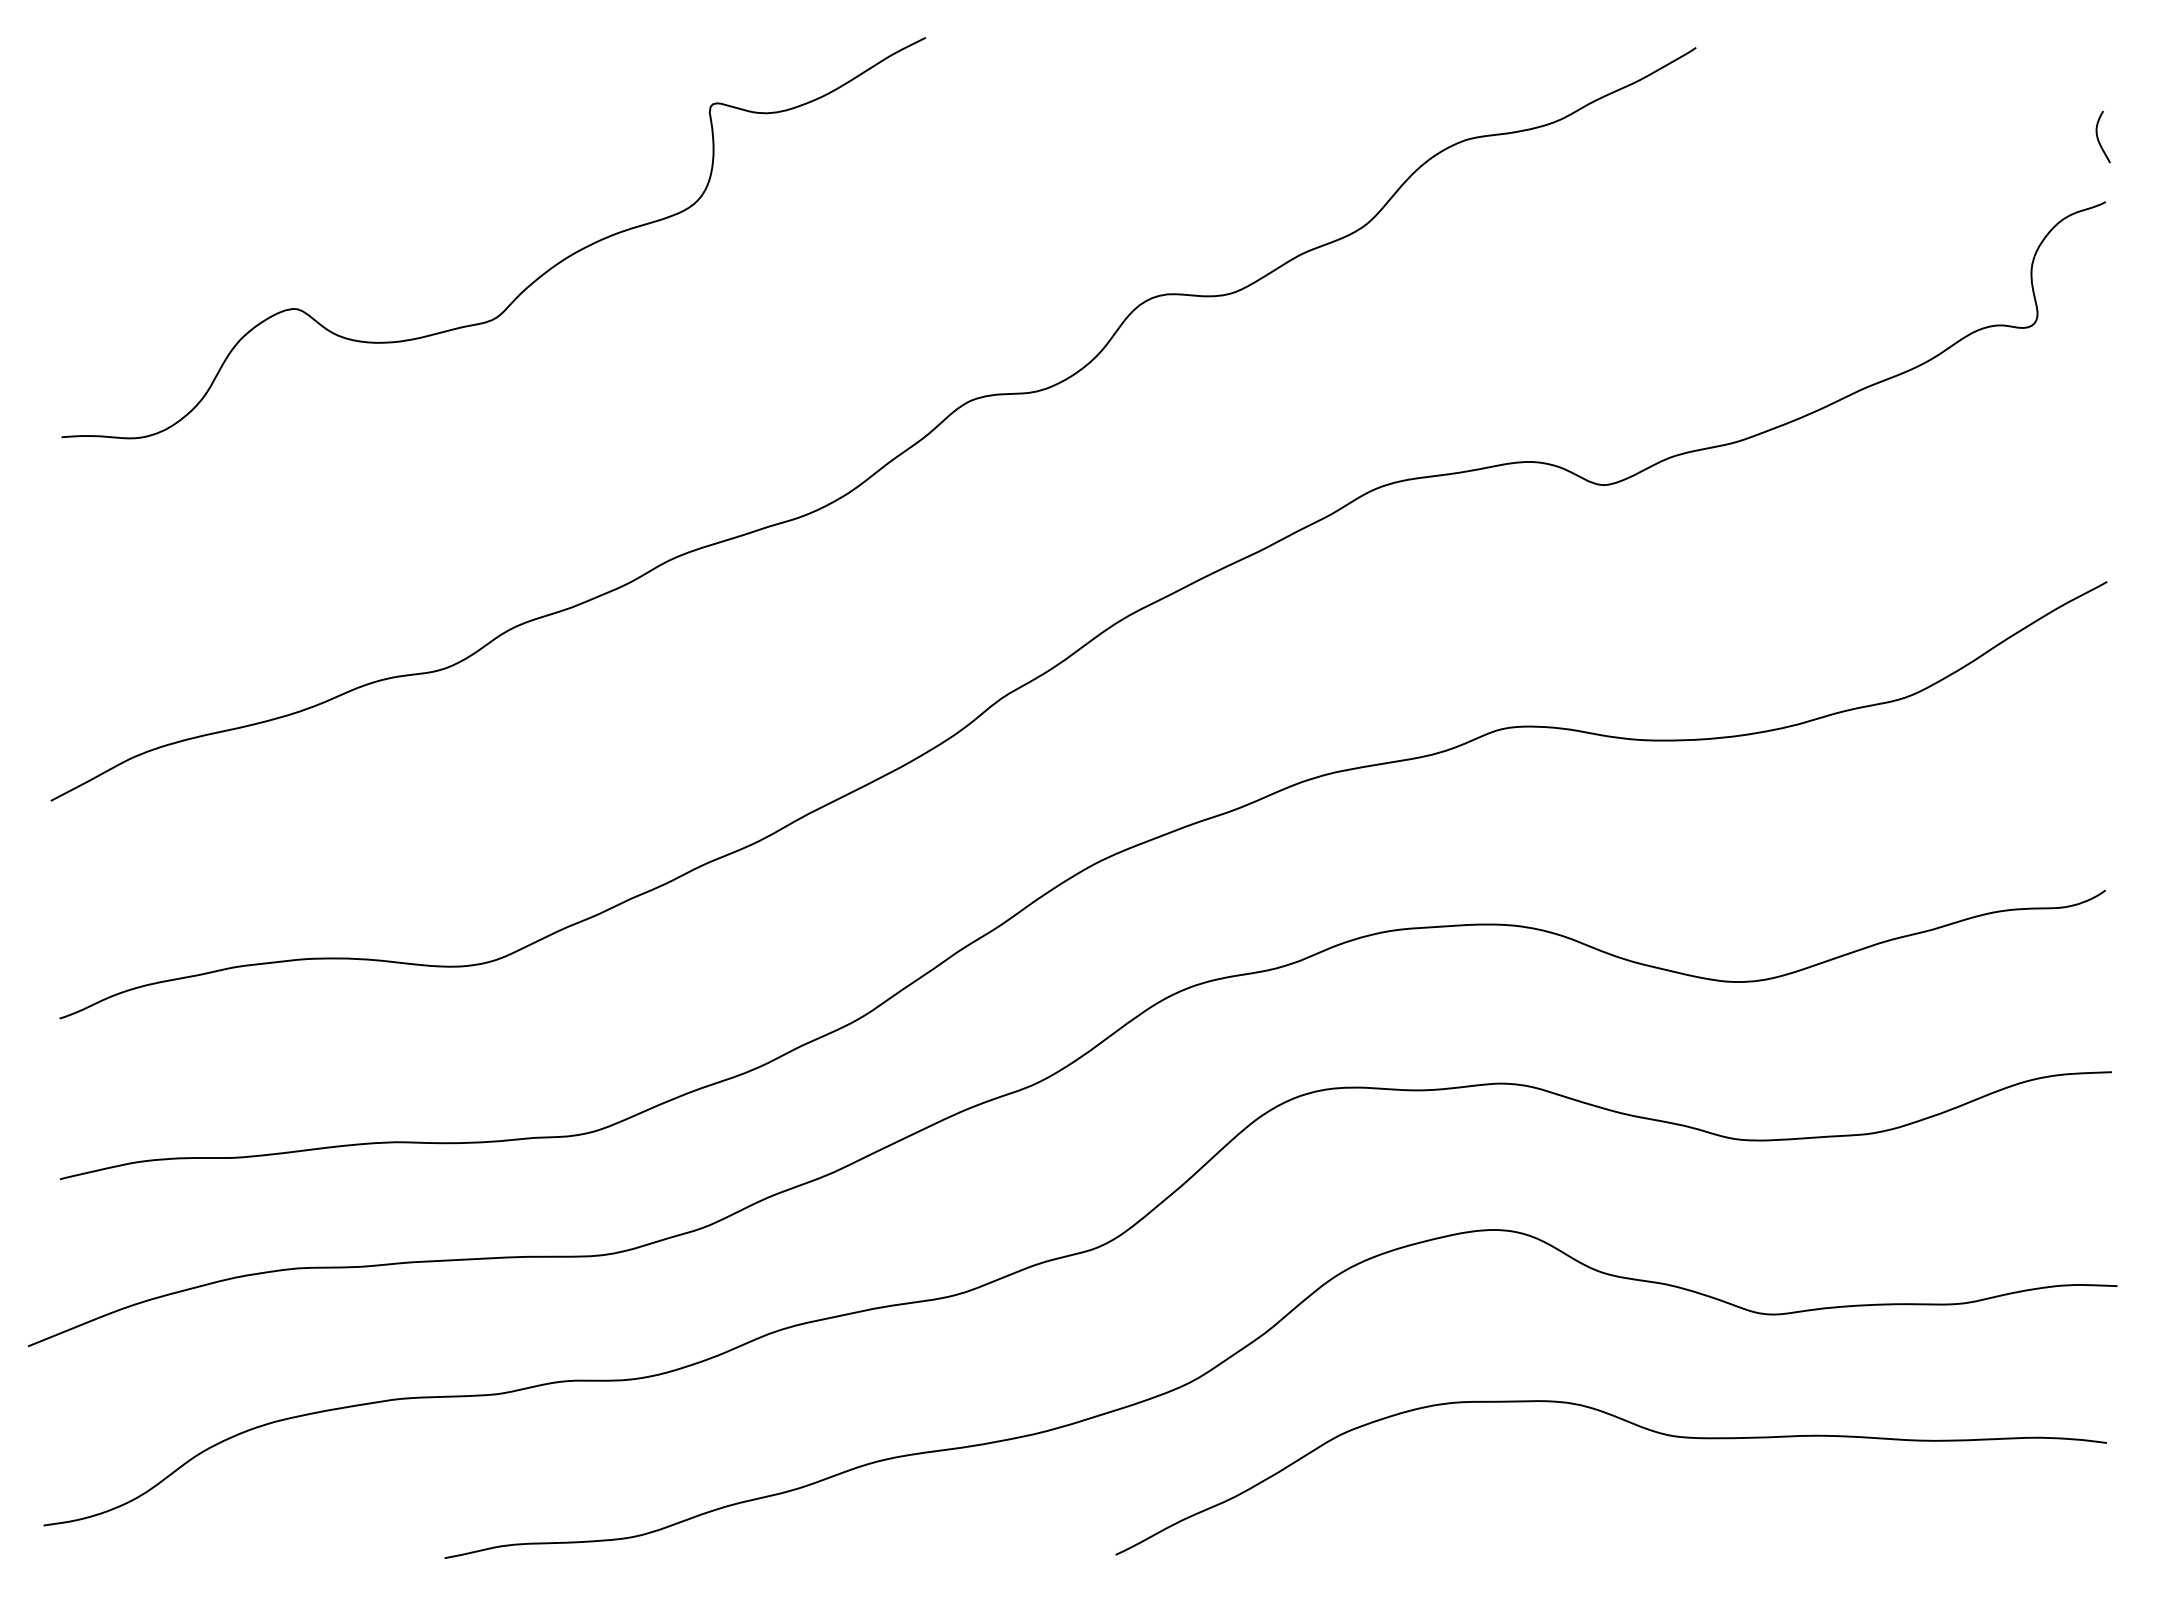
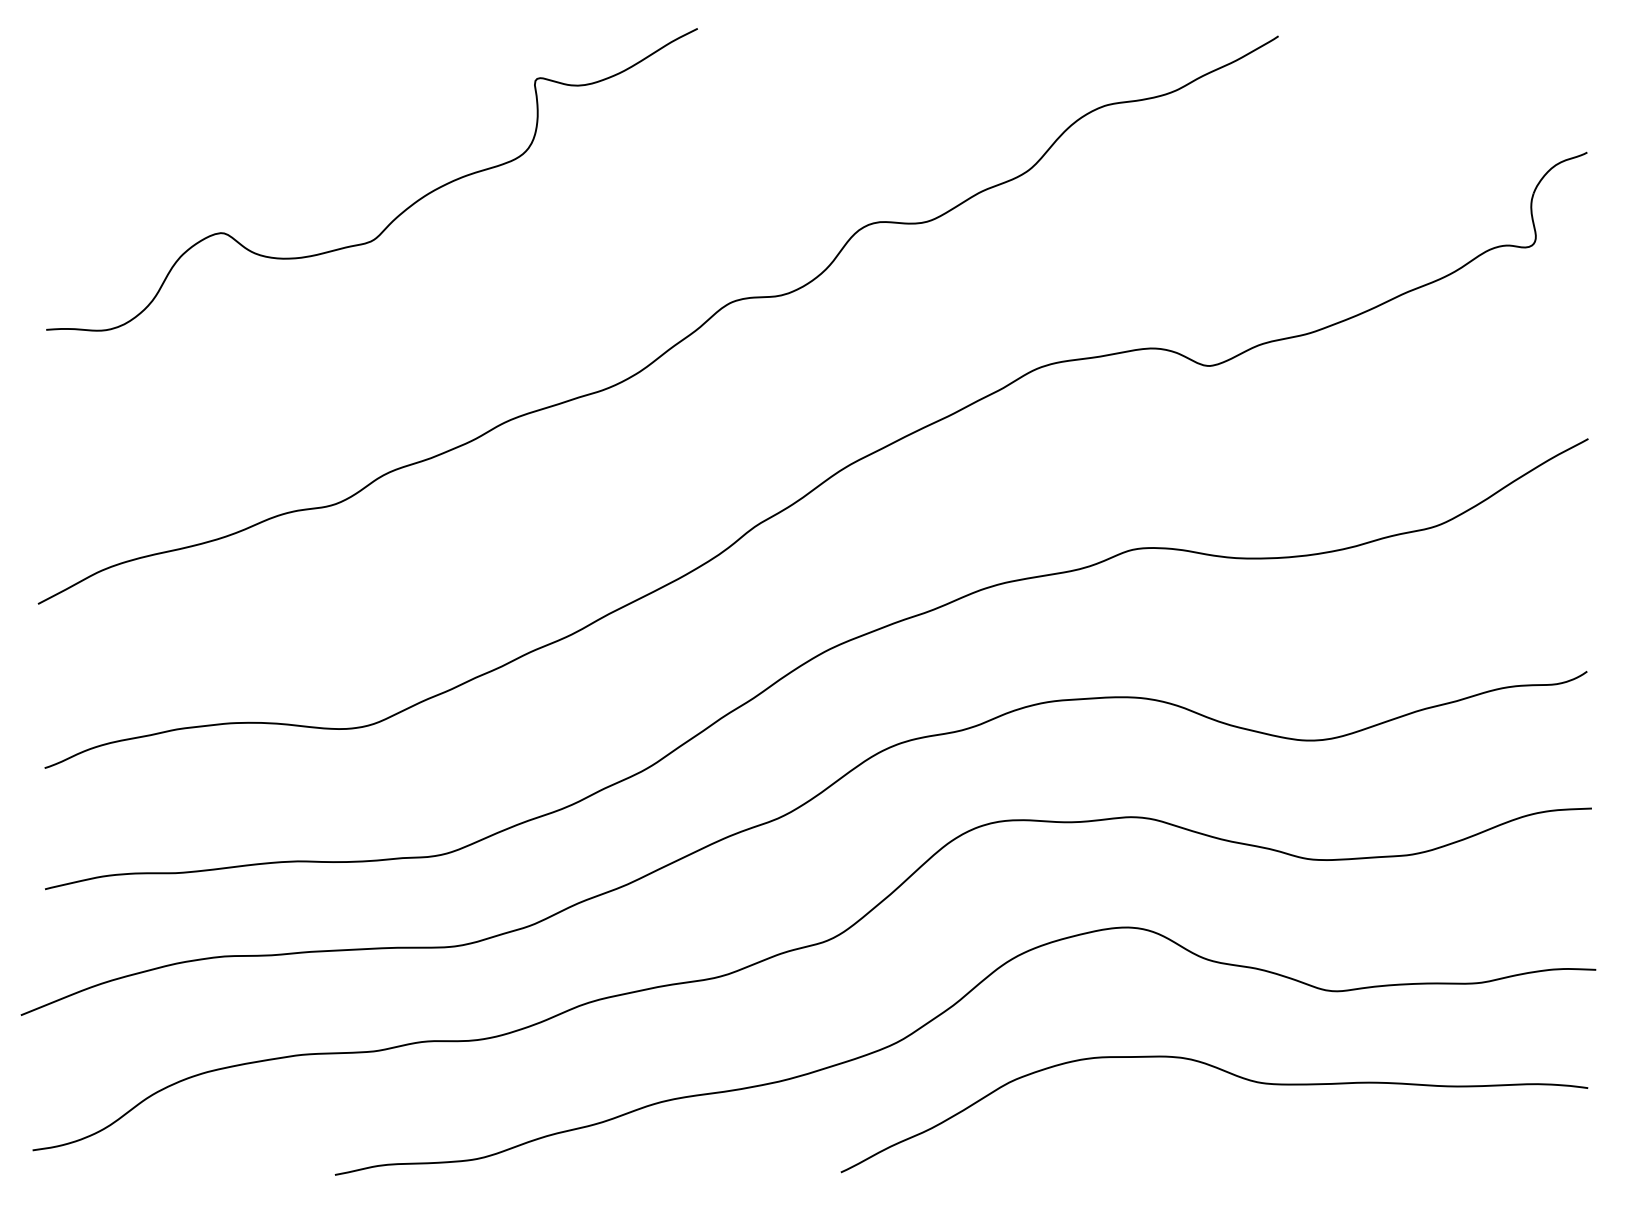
curve: (2098, 136) -> (1581, 103), removed

